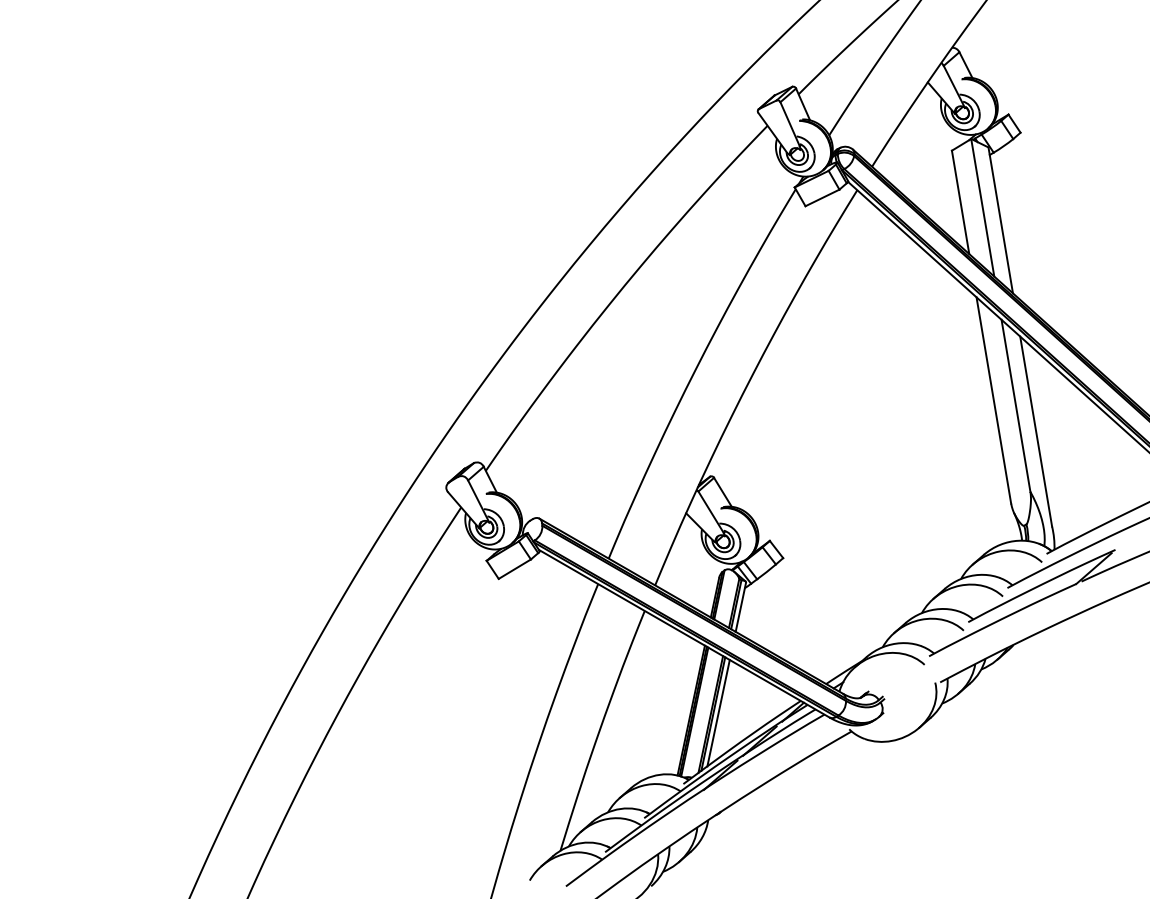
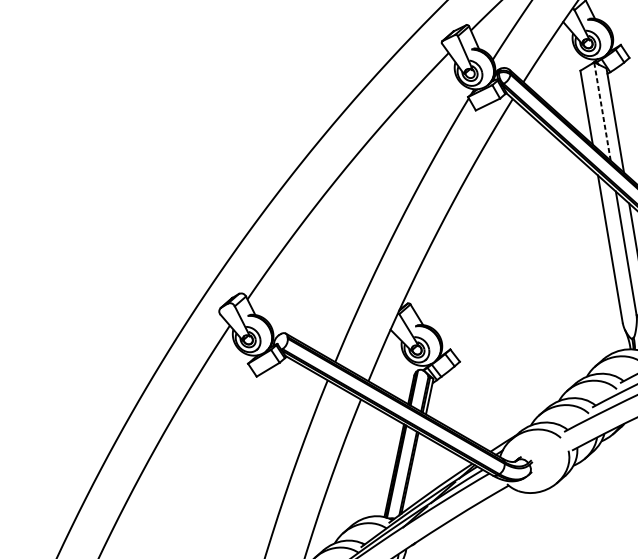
line: (982, 207) -> (602, 111), solid -> dashed
line: (718, 713) -> (413, 472), removed

